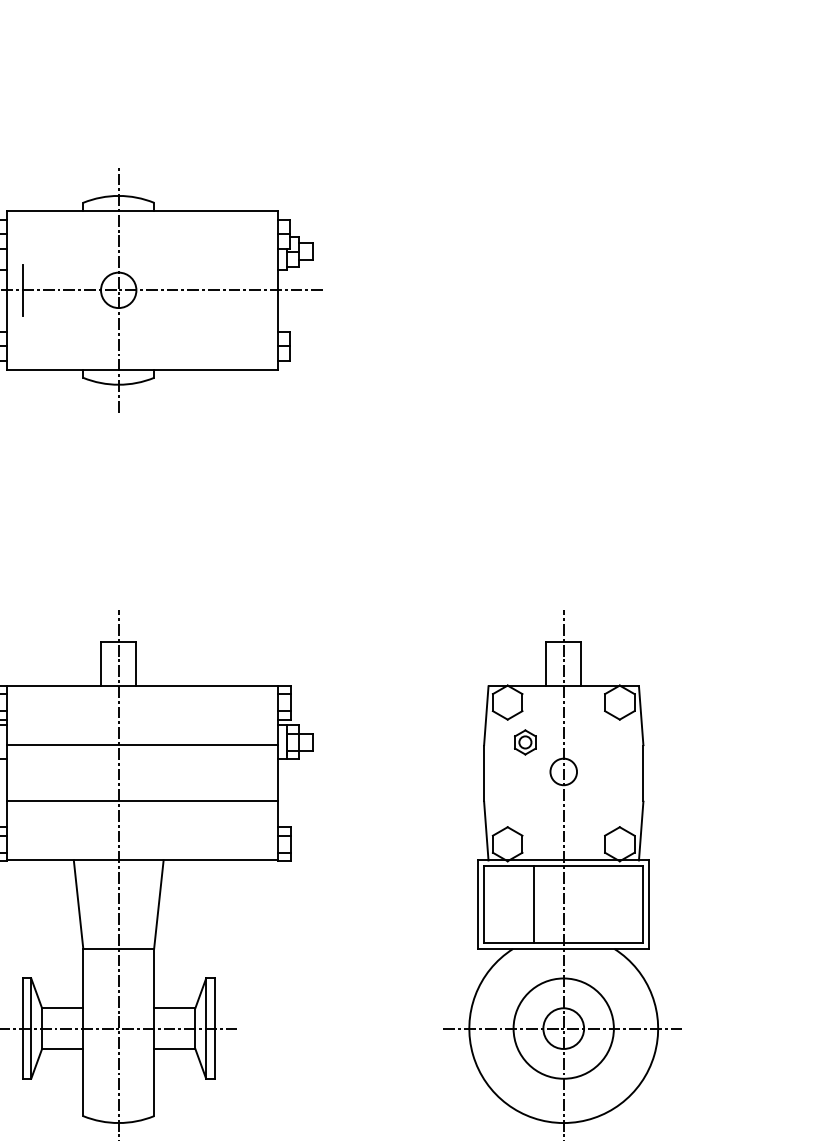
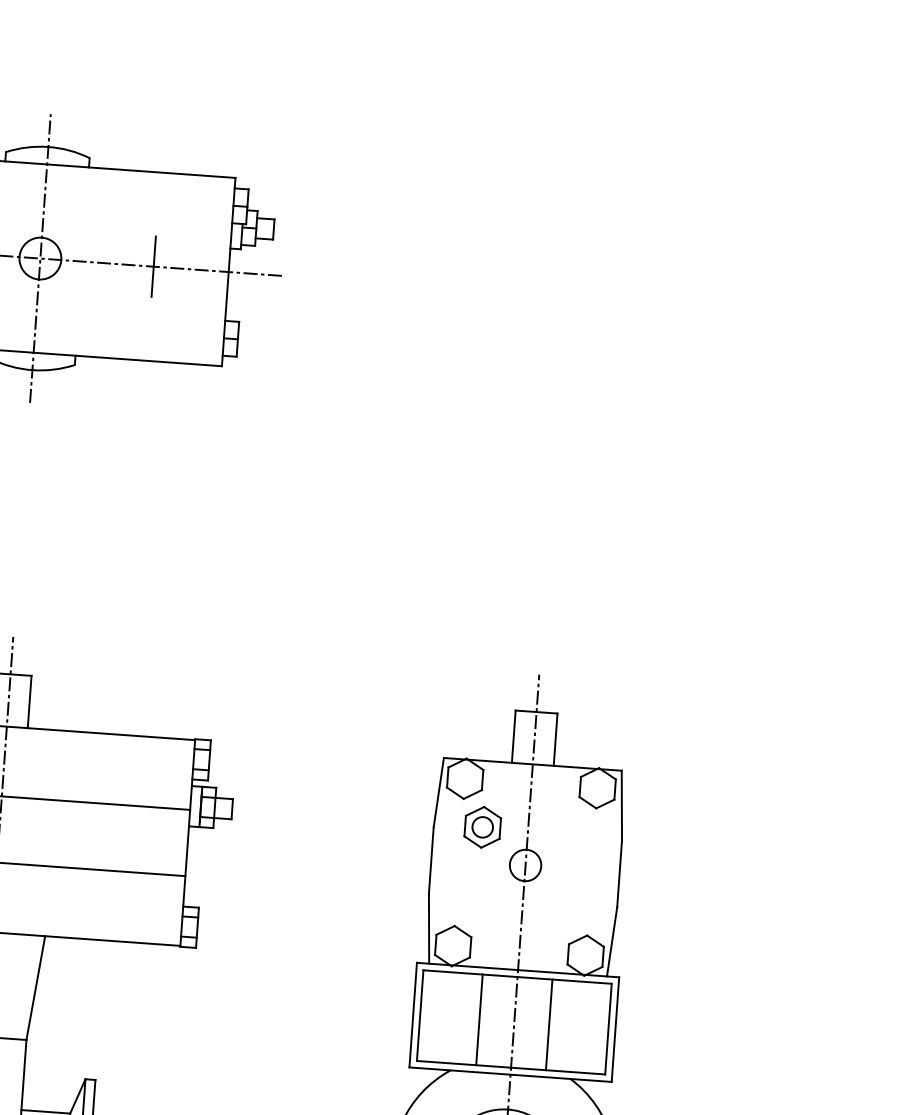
line: (214, 289) -> (153, 265), added
part: (525, 742) -> (482, 827), size x1.43
line: (593, 904) -> (549, 1024), added

